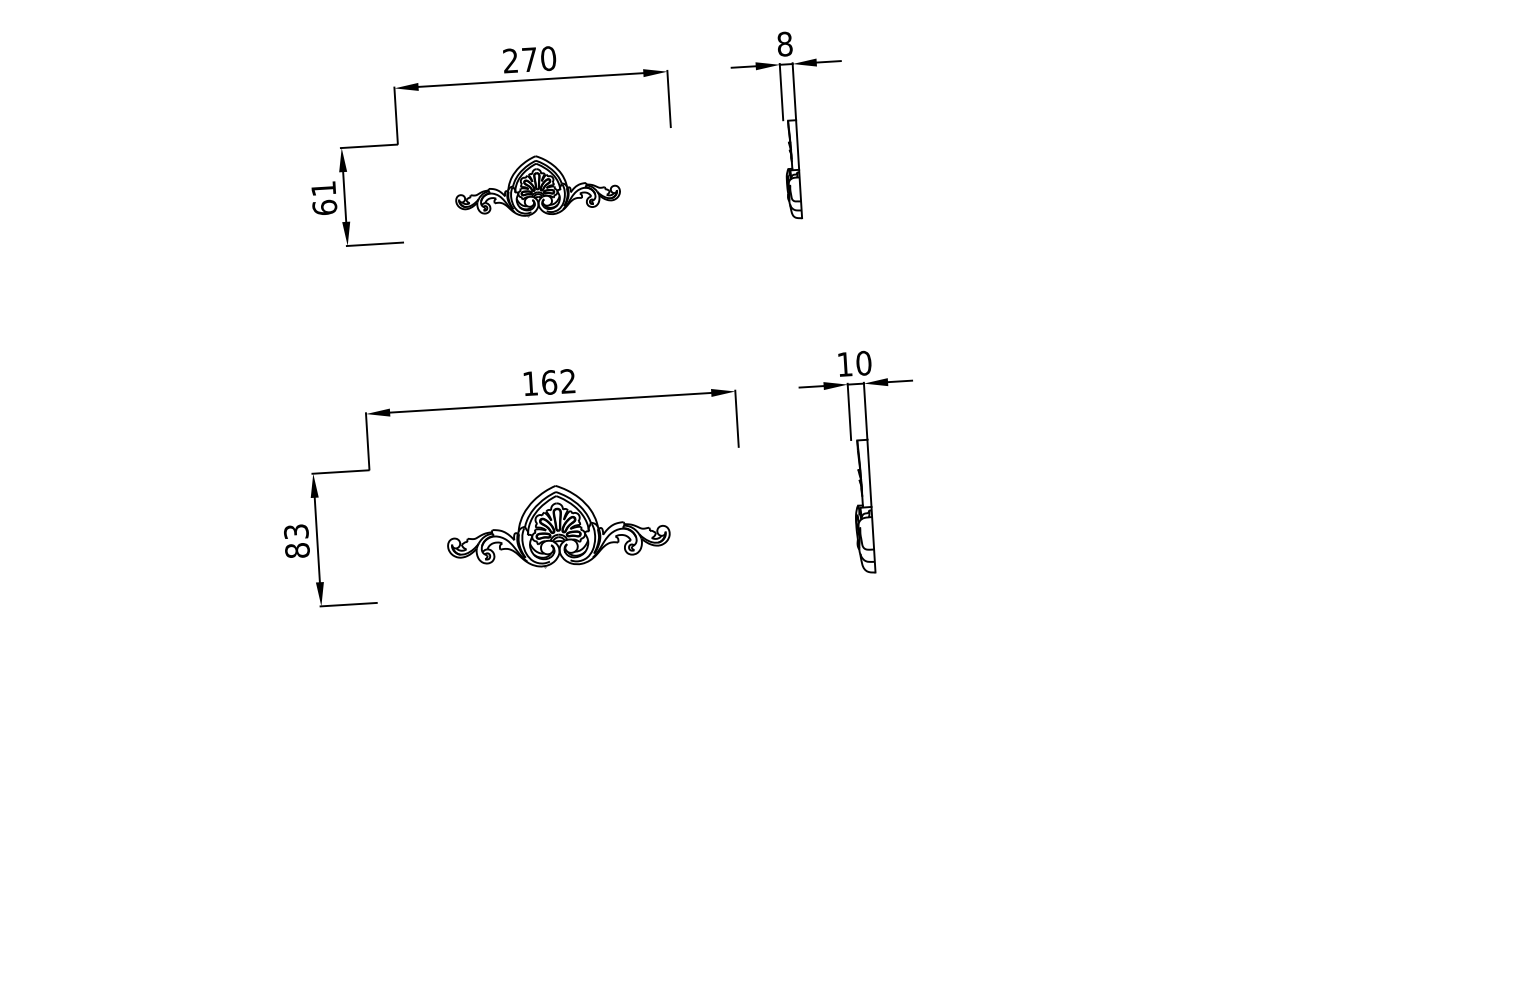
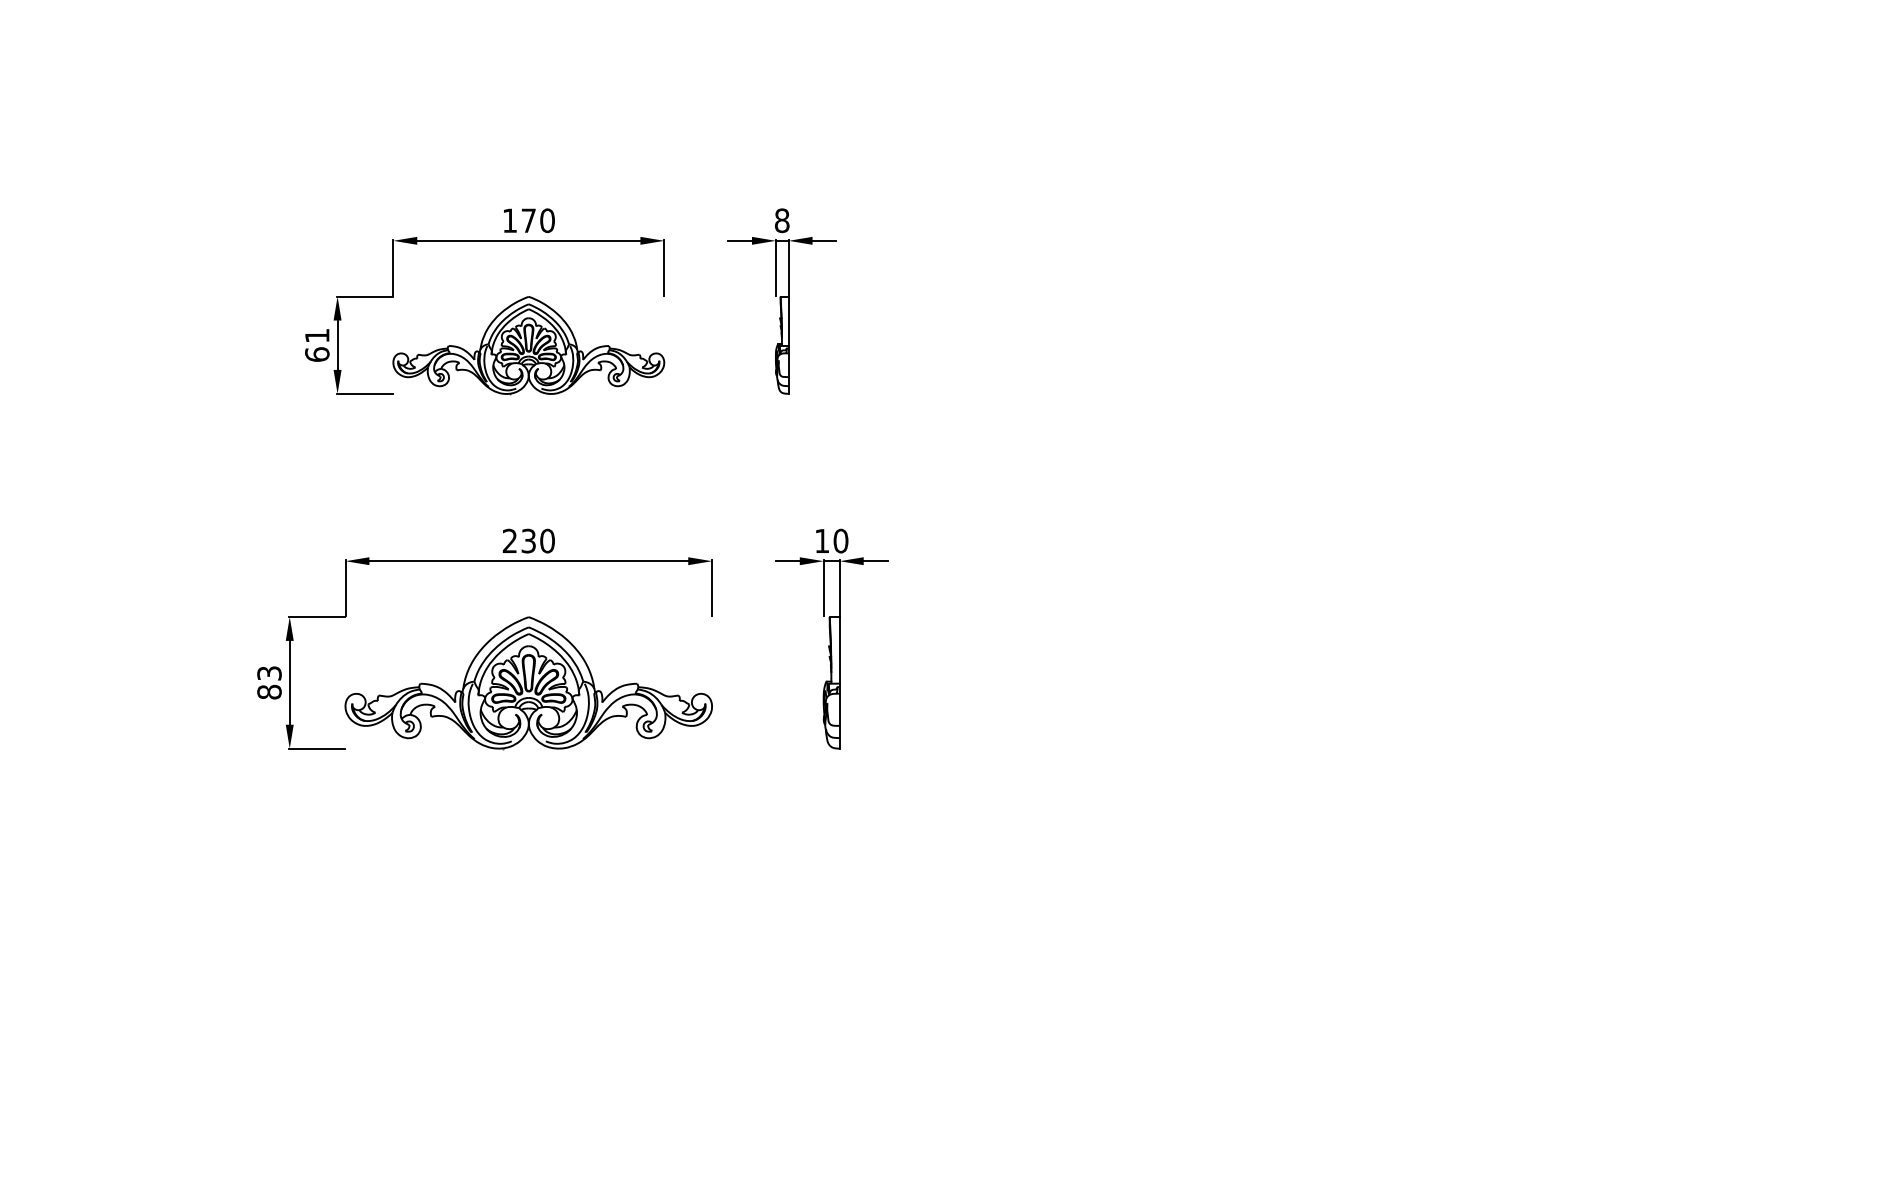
text: (510, 60) -> (509, 220), 270 -> 170
part: (537, 185) -> (528, 345), size x1.67
text: (549, 381) -> (528, 540), 162 -> 230
part: (557, 526) -> (528, 683), size x1.67

